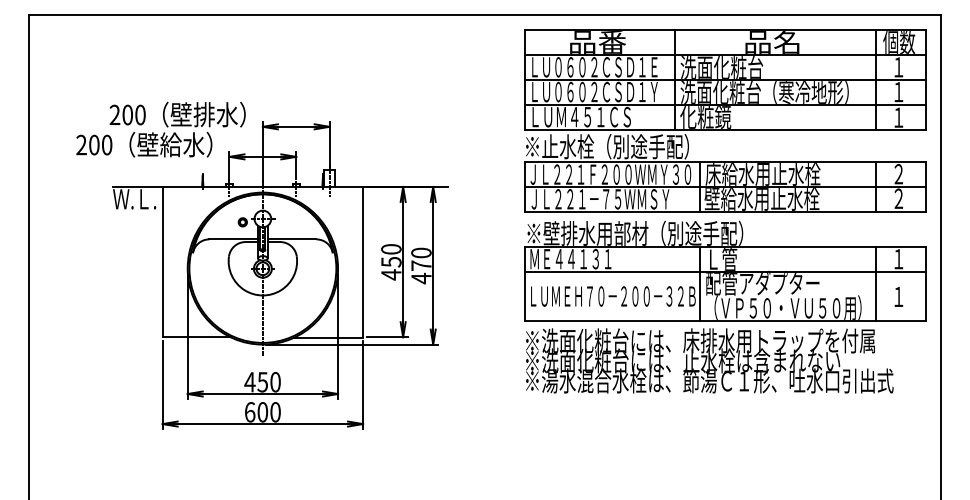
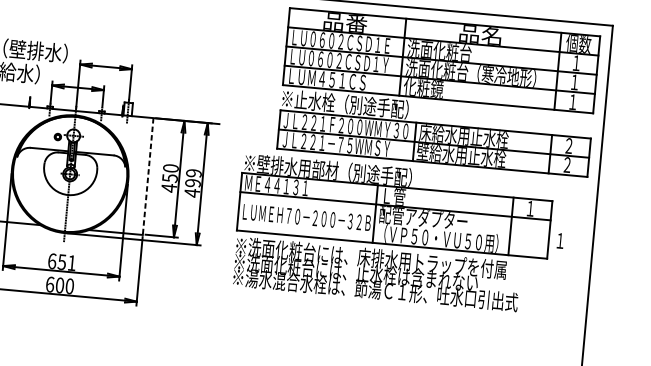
text: (421, 259) -> (193, 178), 470 -> 499
line: (363, 262) -> (148, 176), solid -> dashed
part: (725, 306) -> (393, 233), moved
text: (262, 382) -> (61, 262), 450 -> 651

